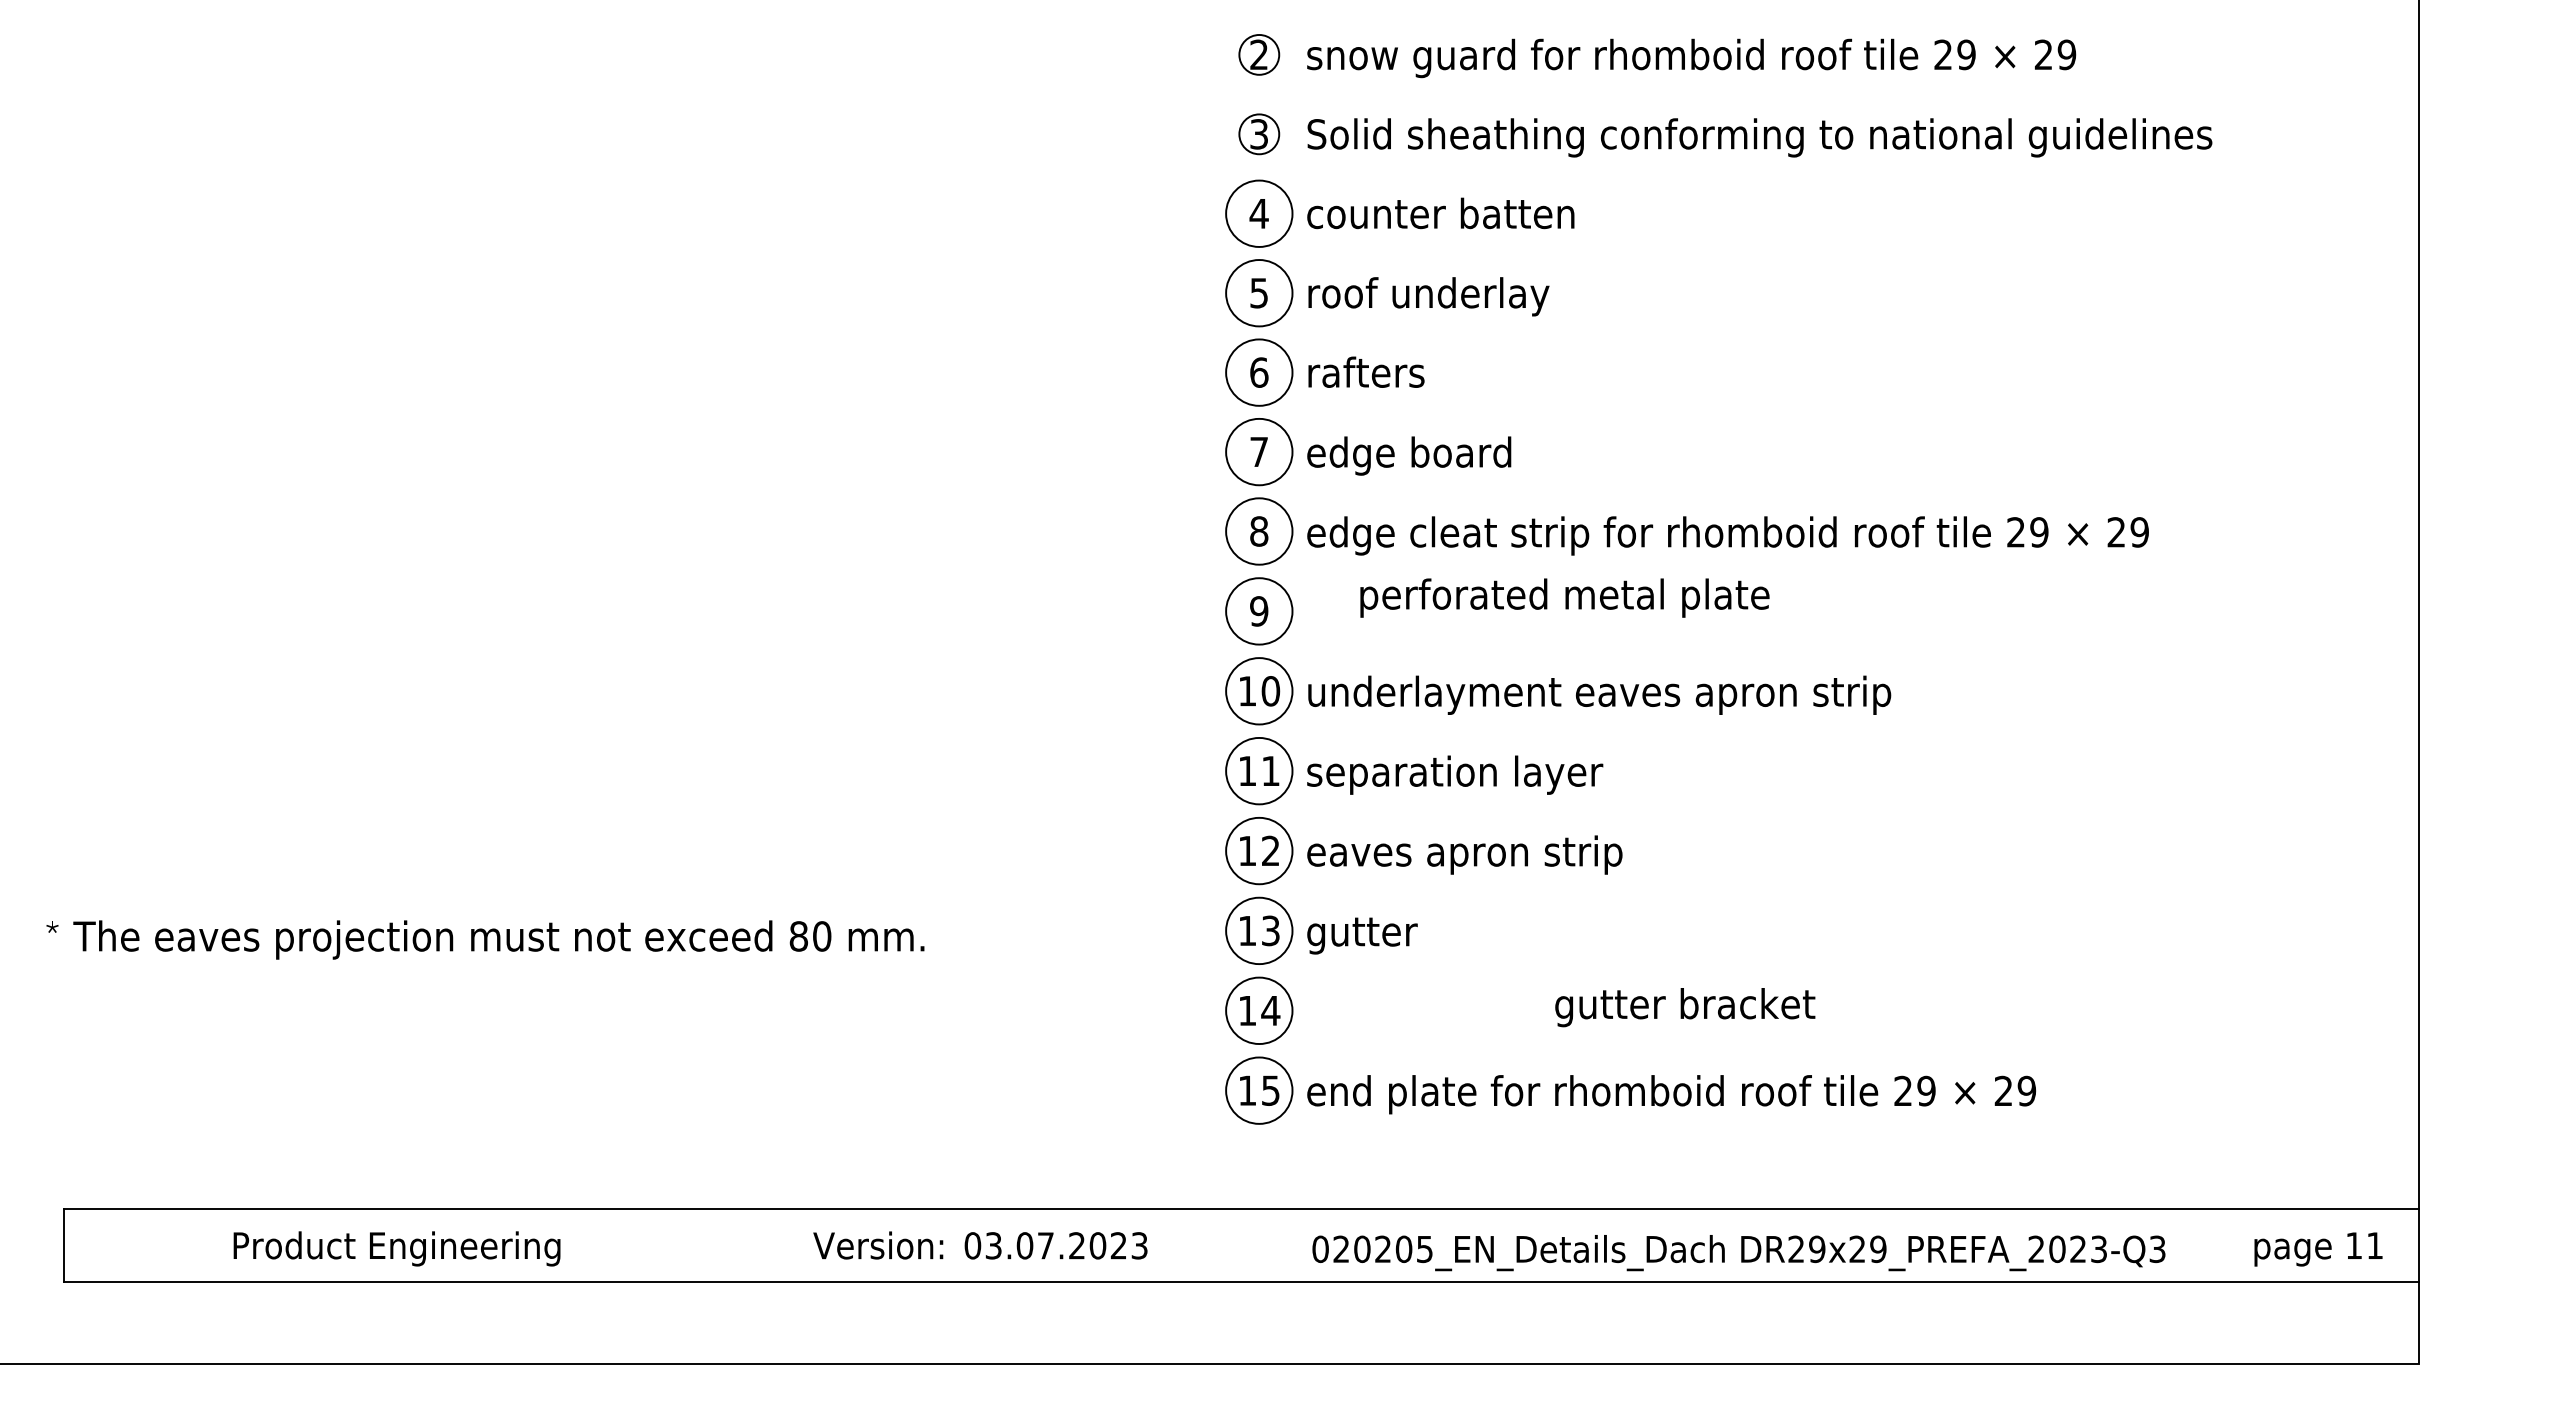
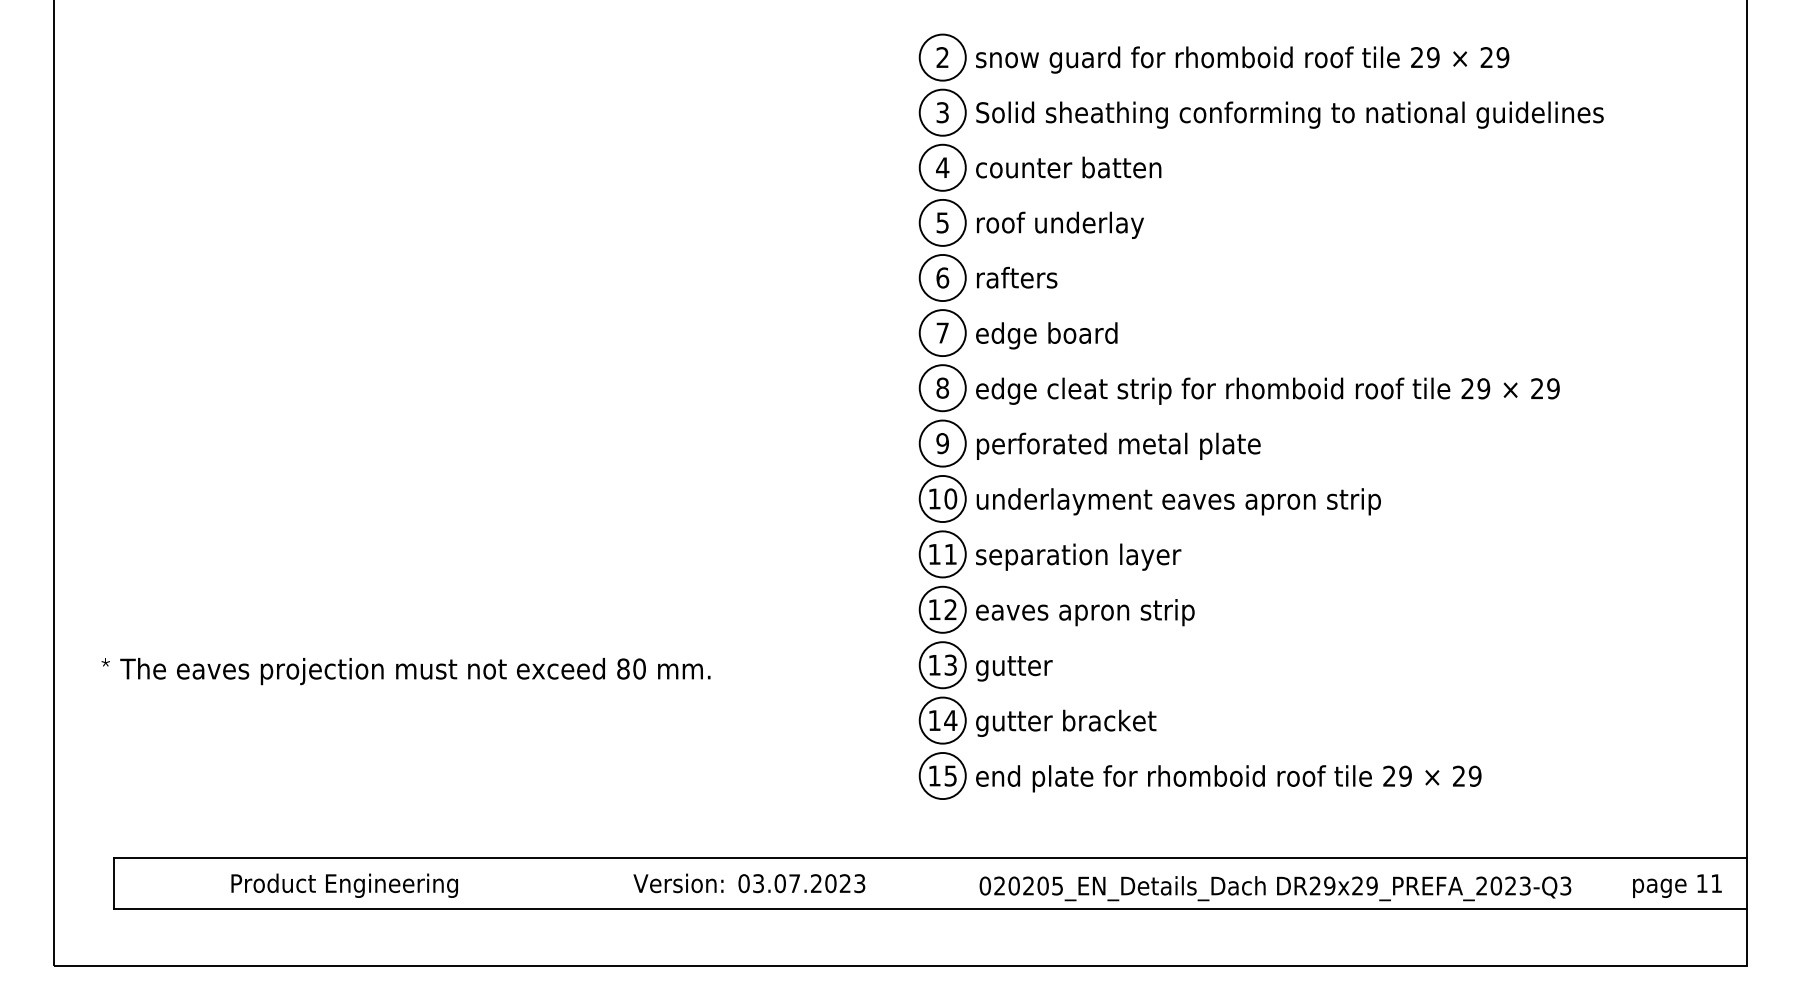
circle: (1258, 54) -> (942, 57), size x1.67
circle: (1258, 134) -> (942, 112), size x1.67
text: (1564, 596) -> (1118, 445), moved
text: (1685, 1006) -> (1066, 722), moved

